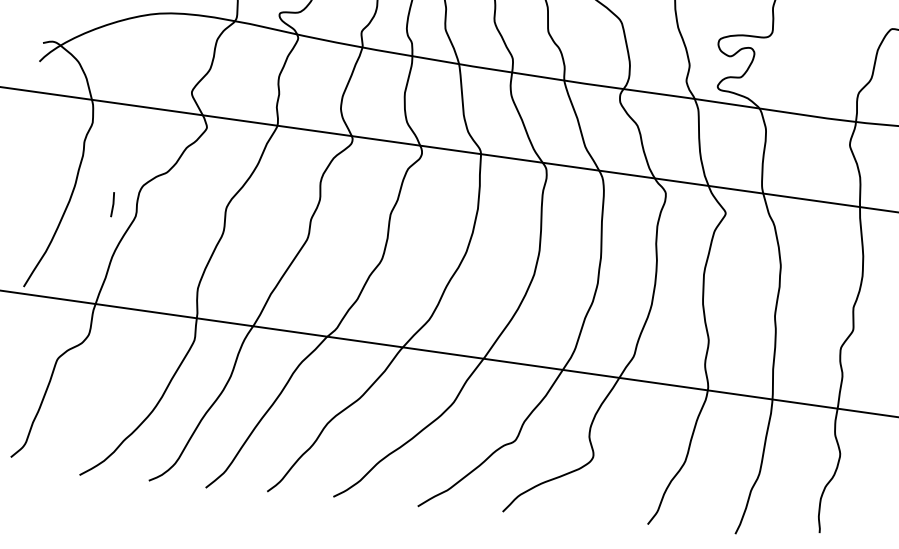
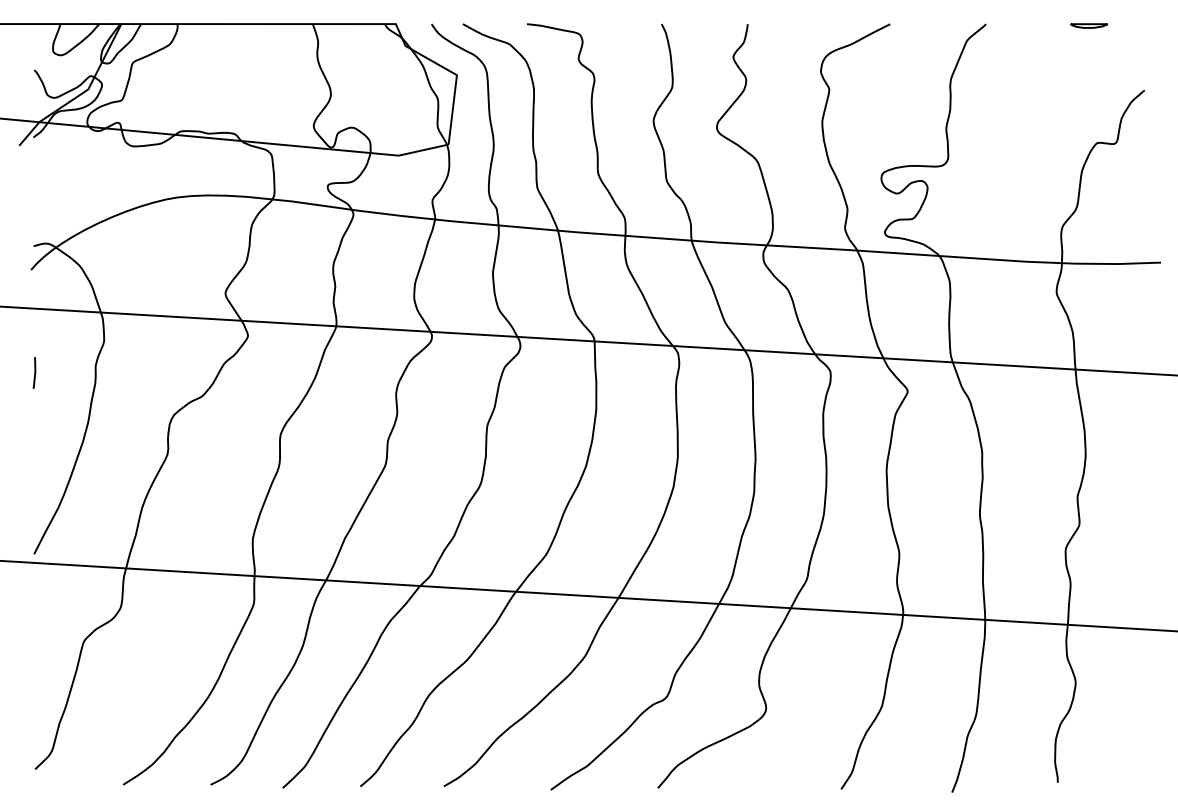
line: (112, 204) -> (34, 372), moved

